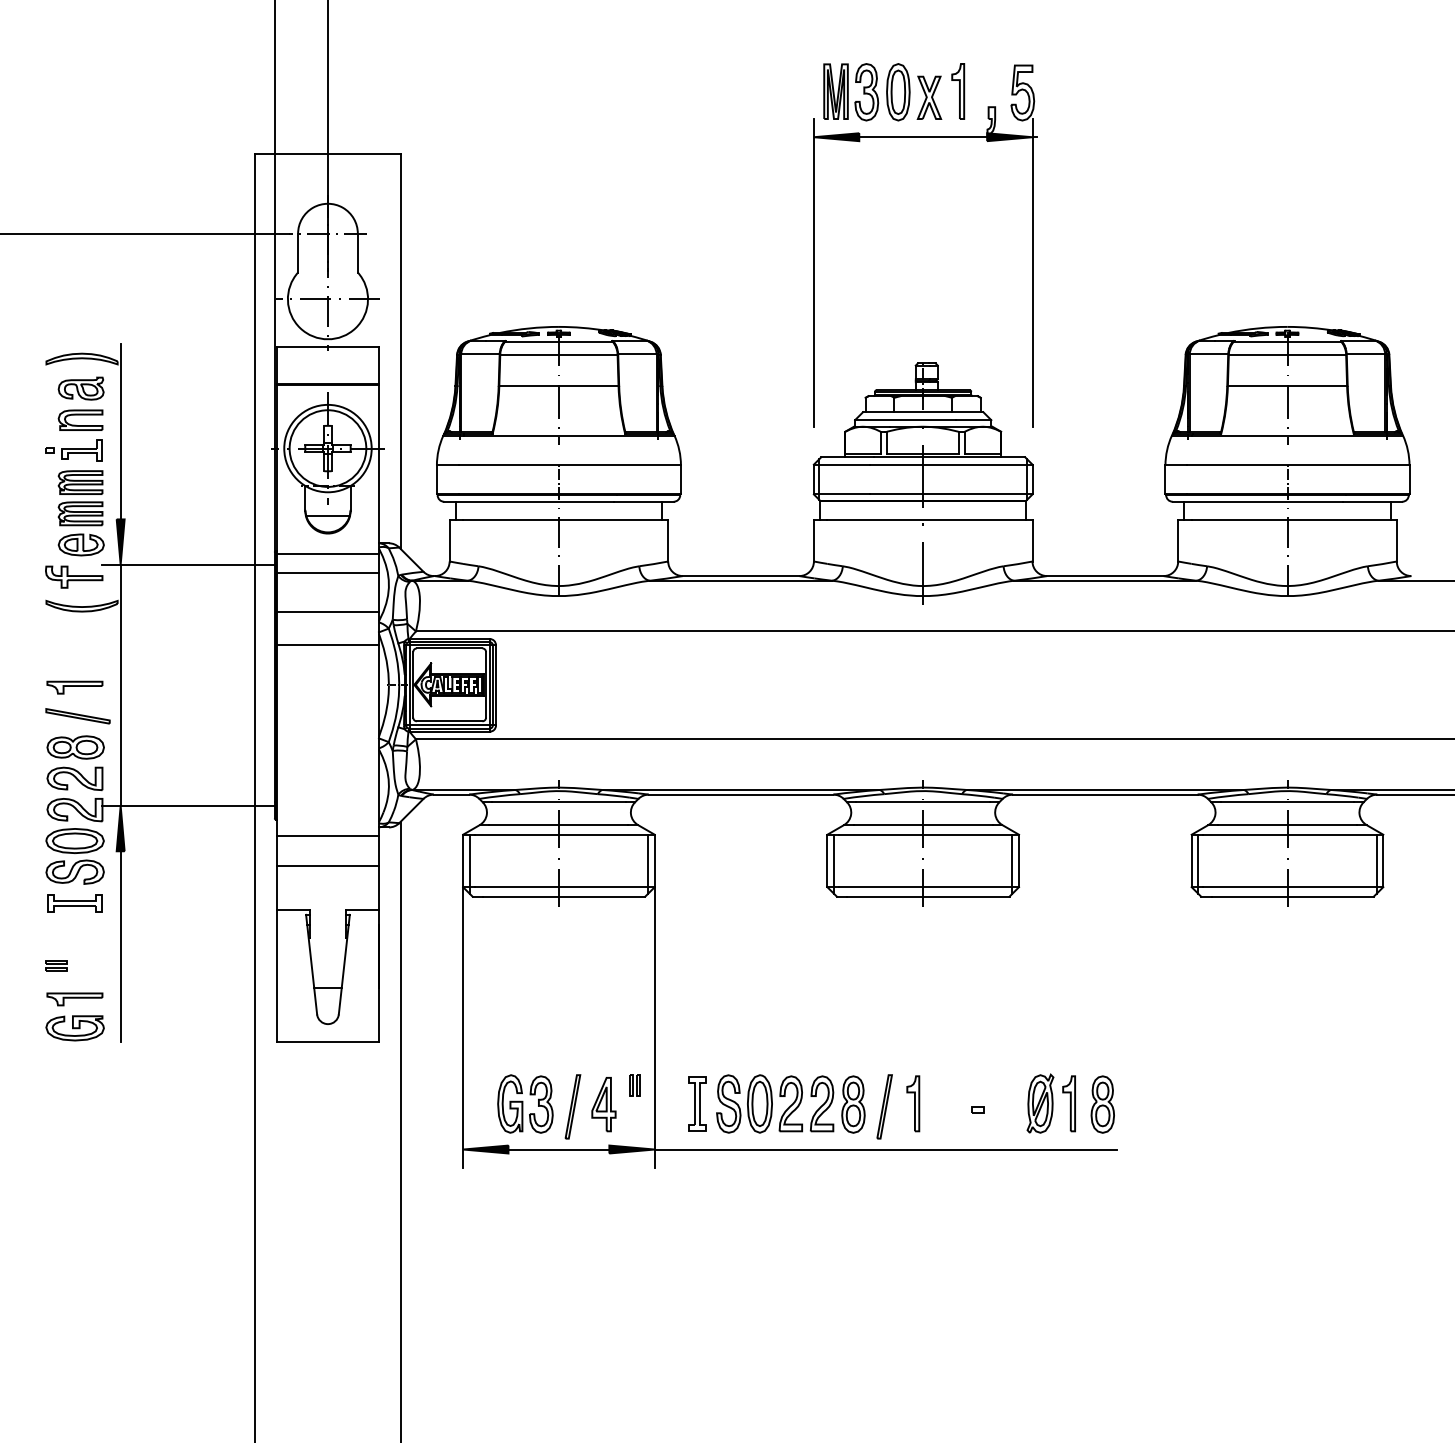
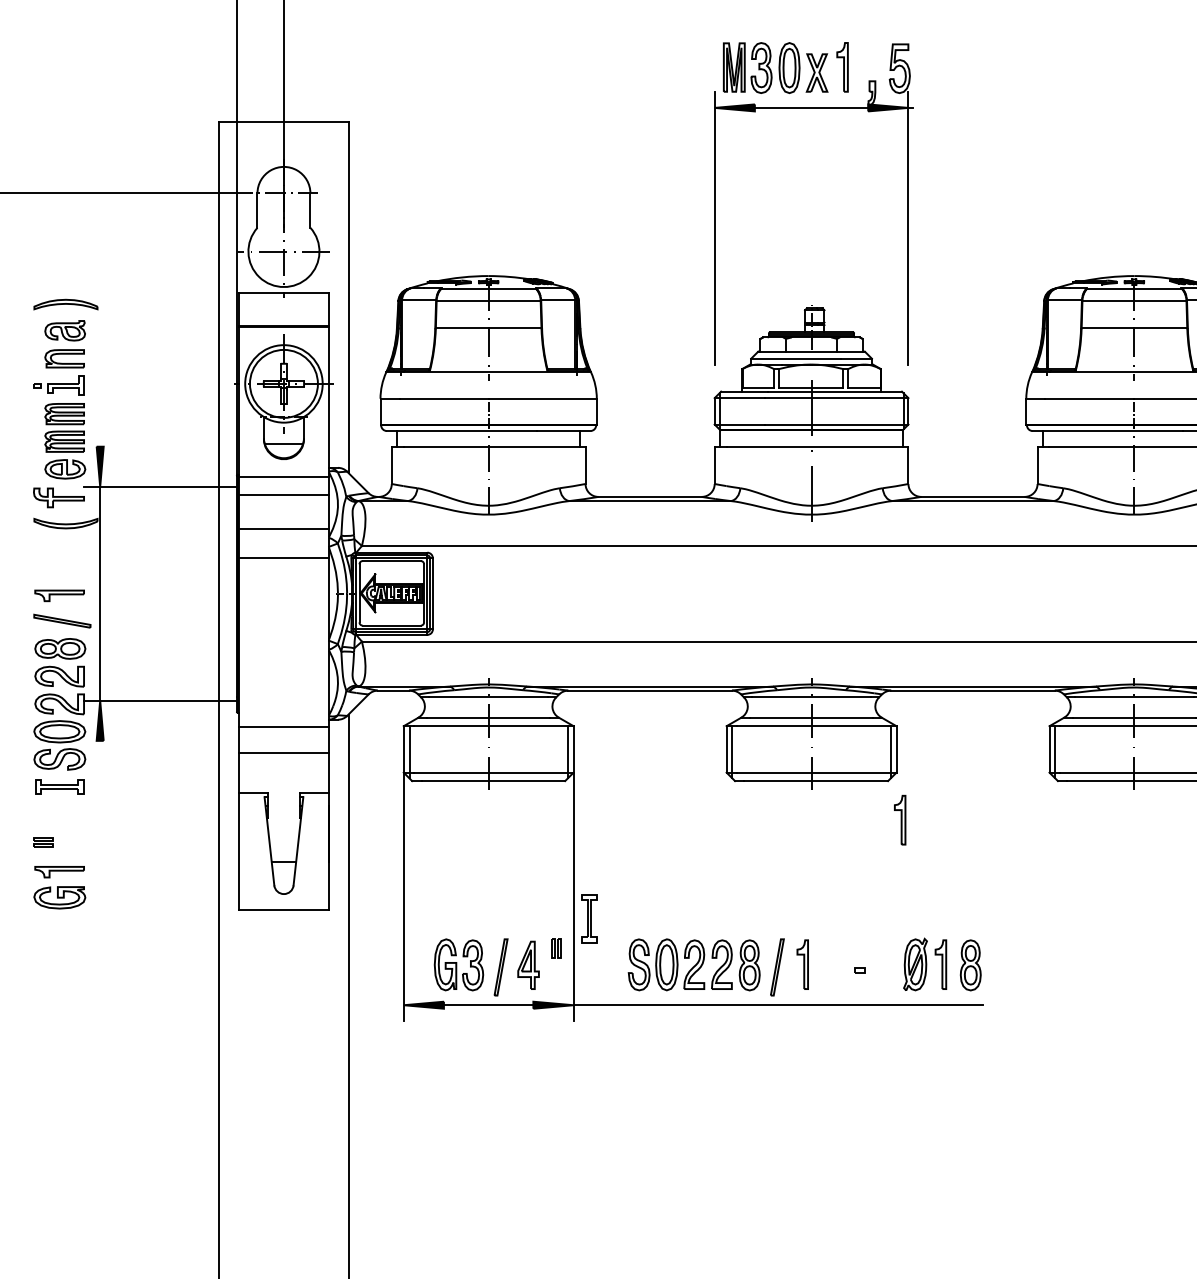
line: (120, 431) -> (100, 368), removed
part: (1022, 940) -> (899, 819), added
line: (120, 946) -> (100, 825), removed
part: (697, 1103) -> (589, 918), moved

